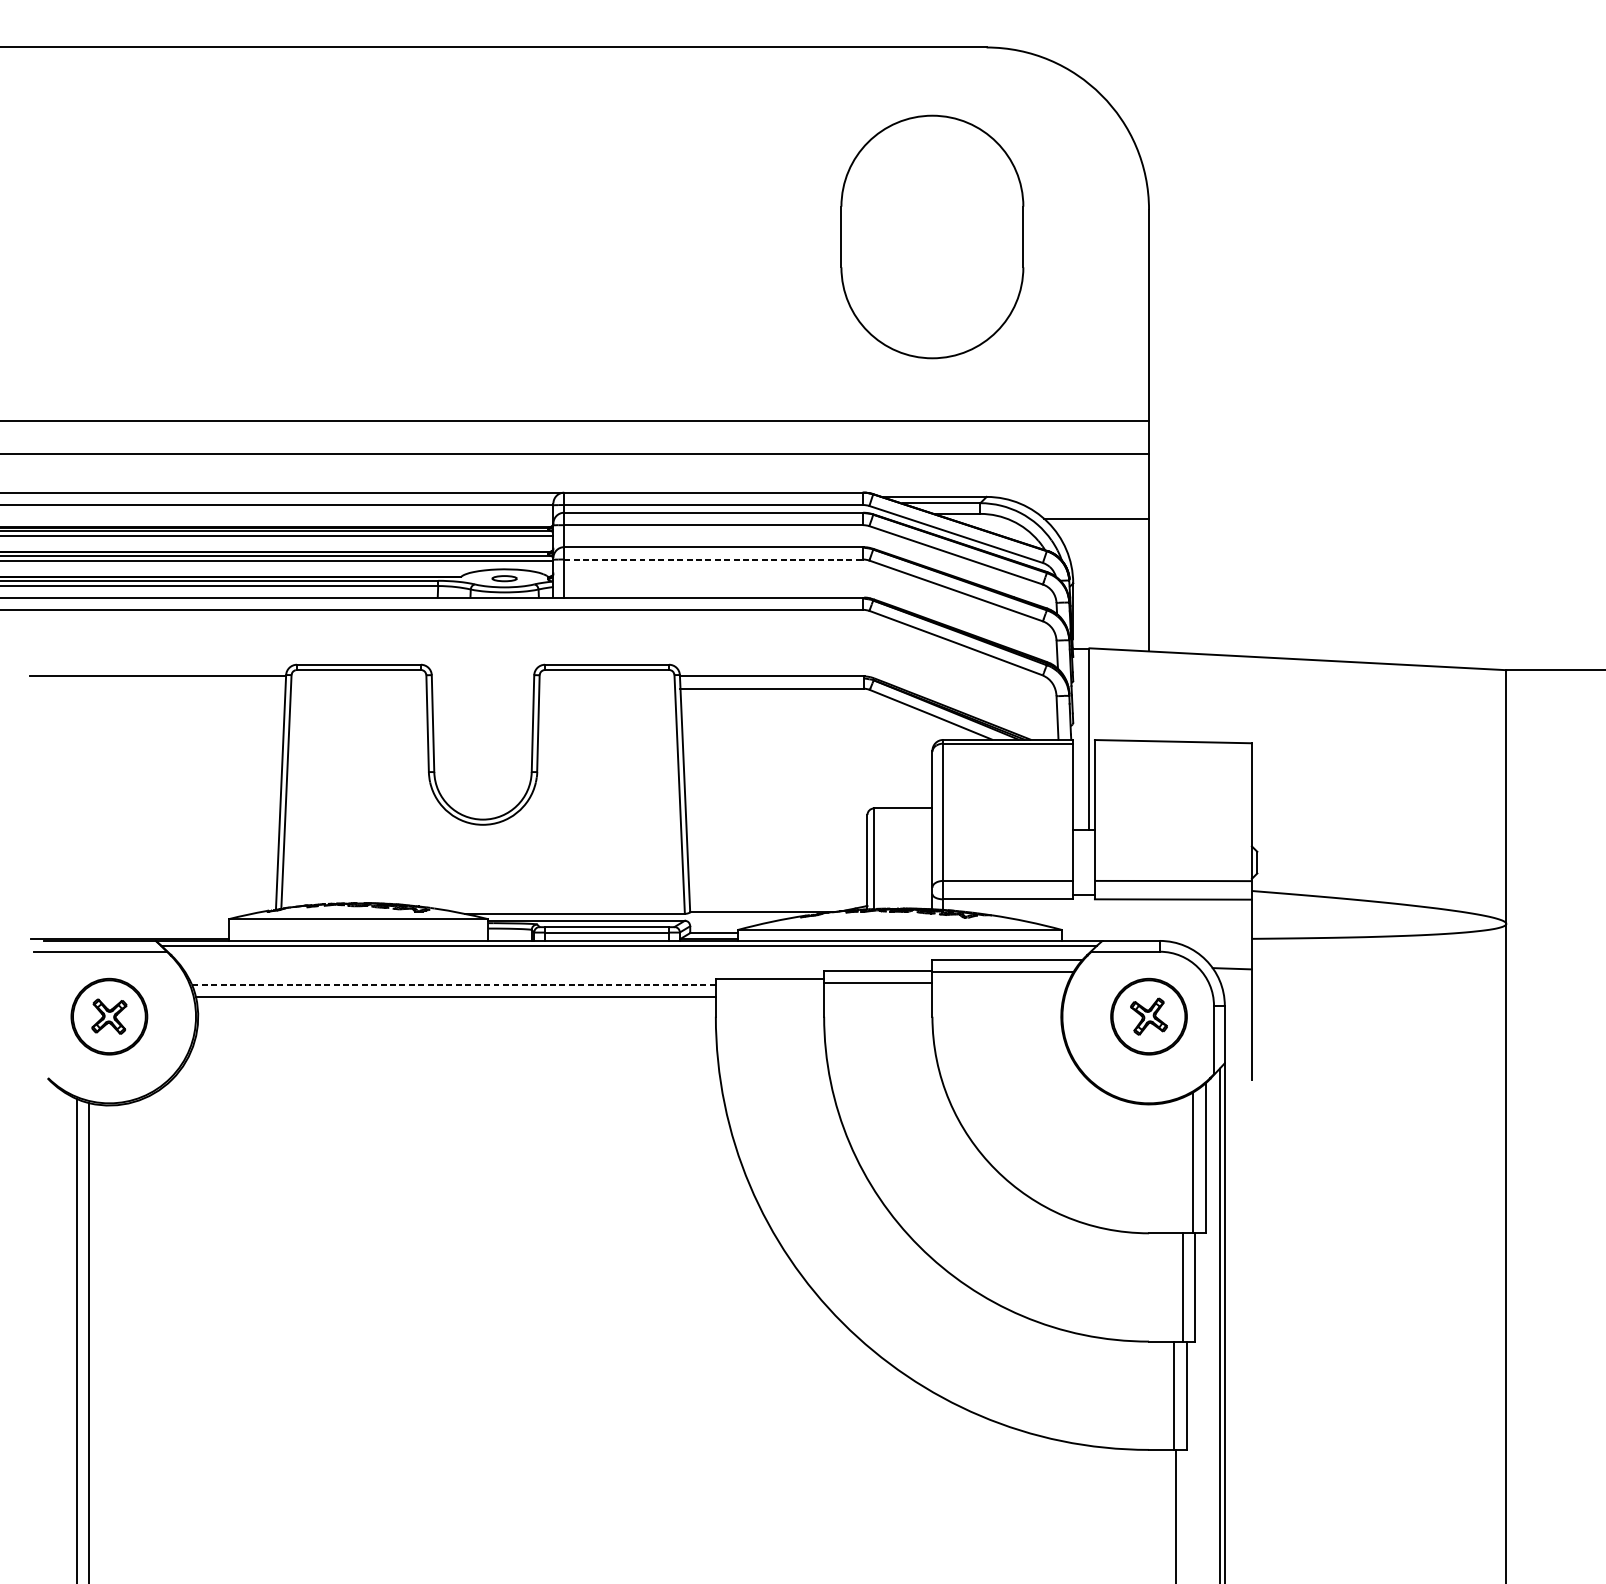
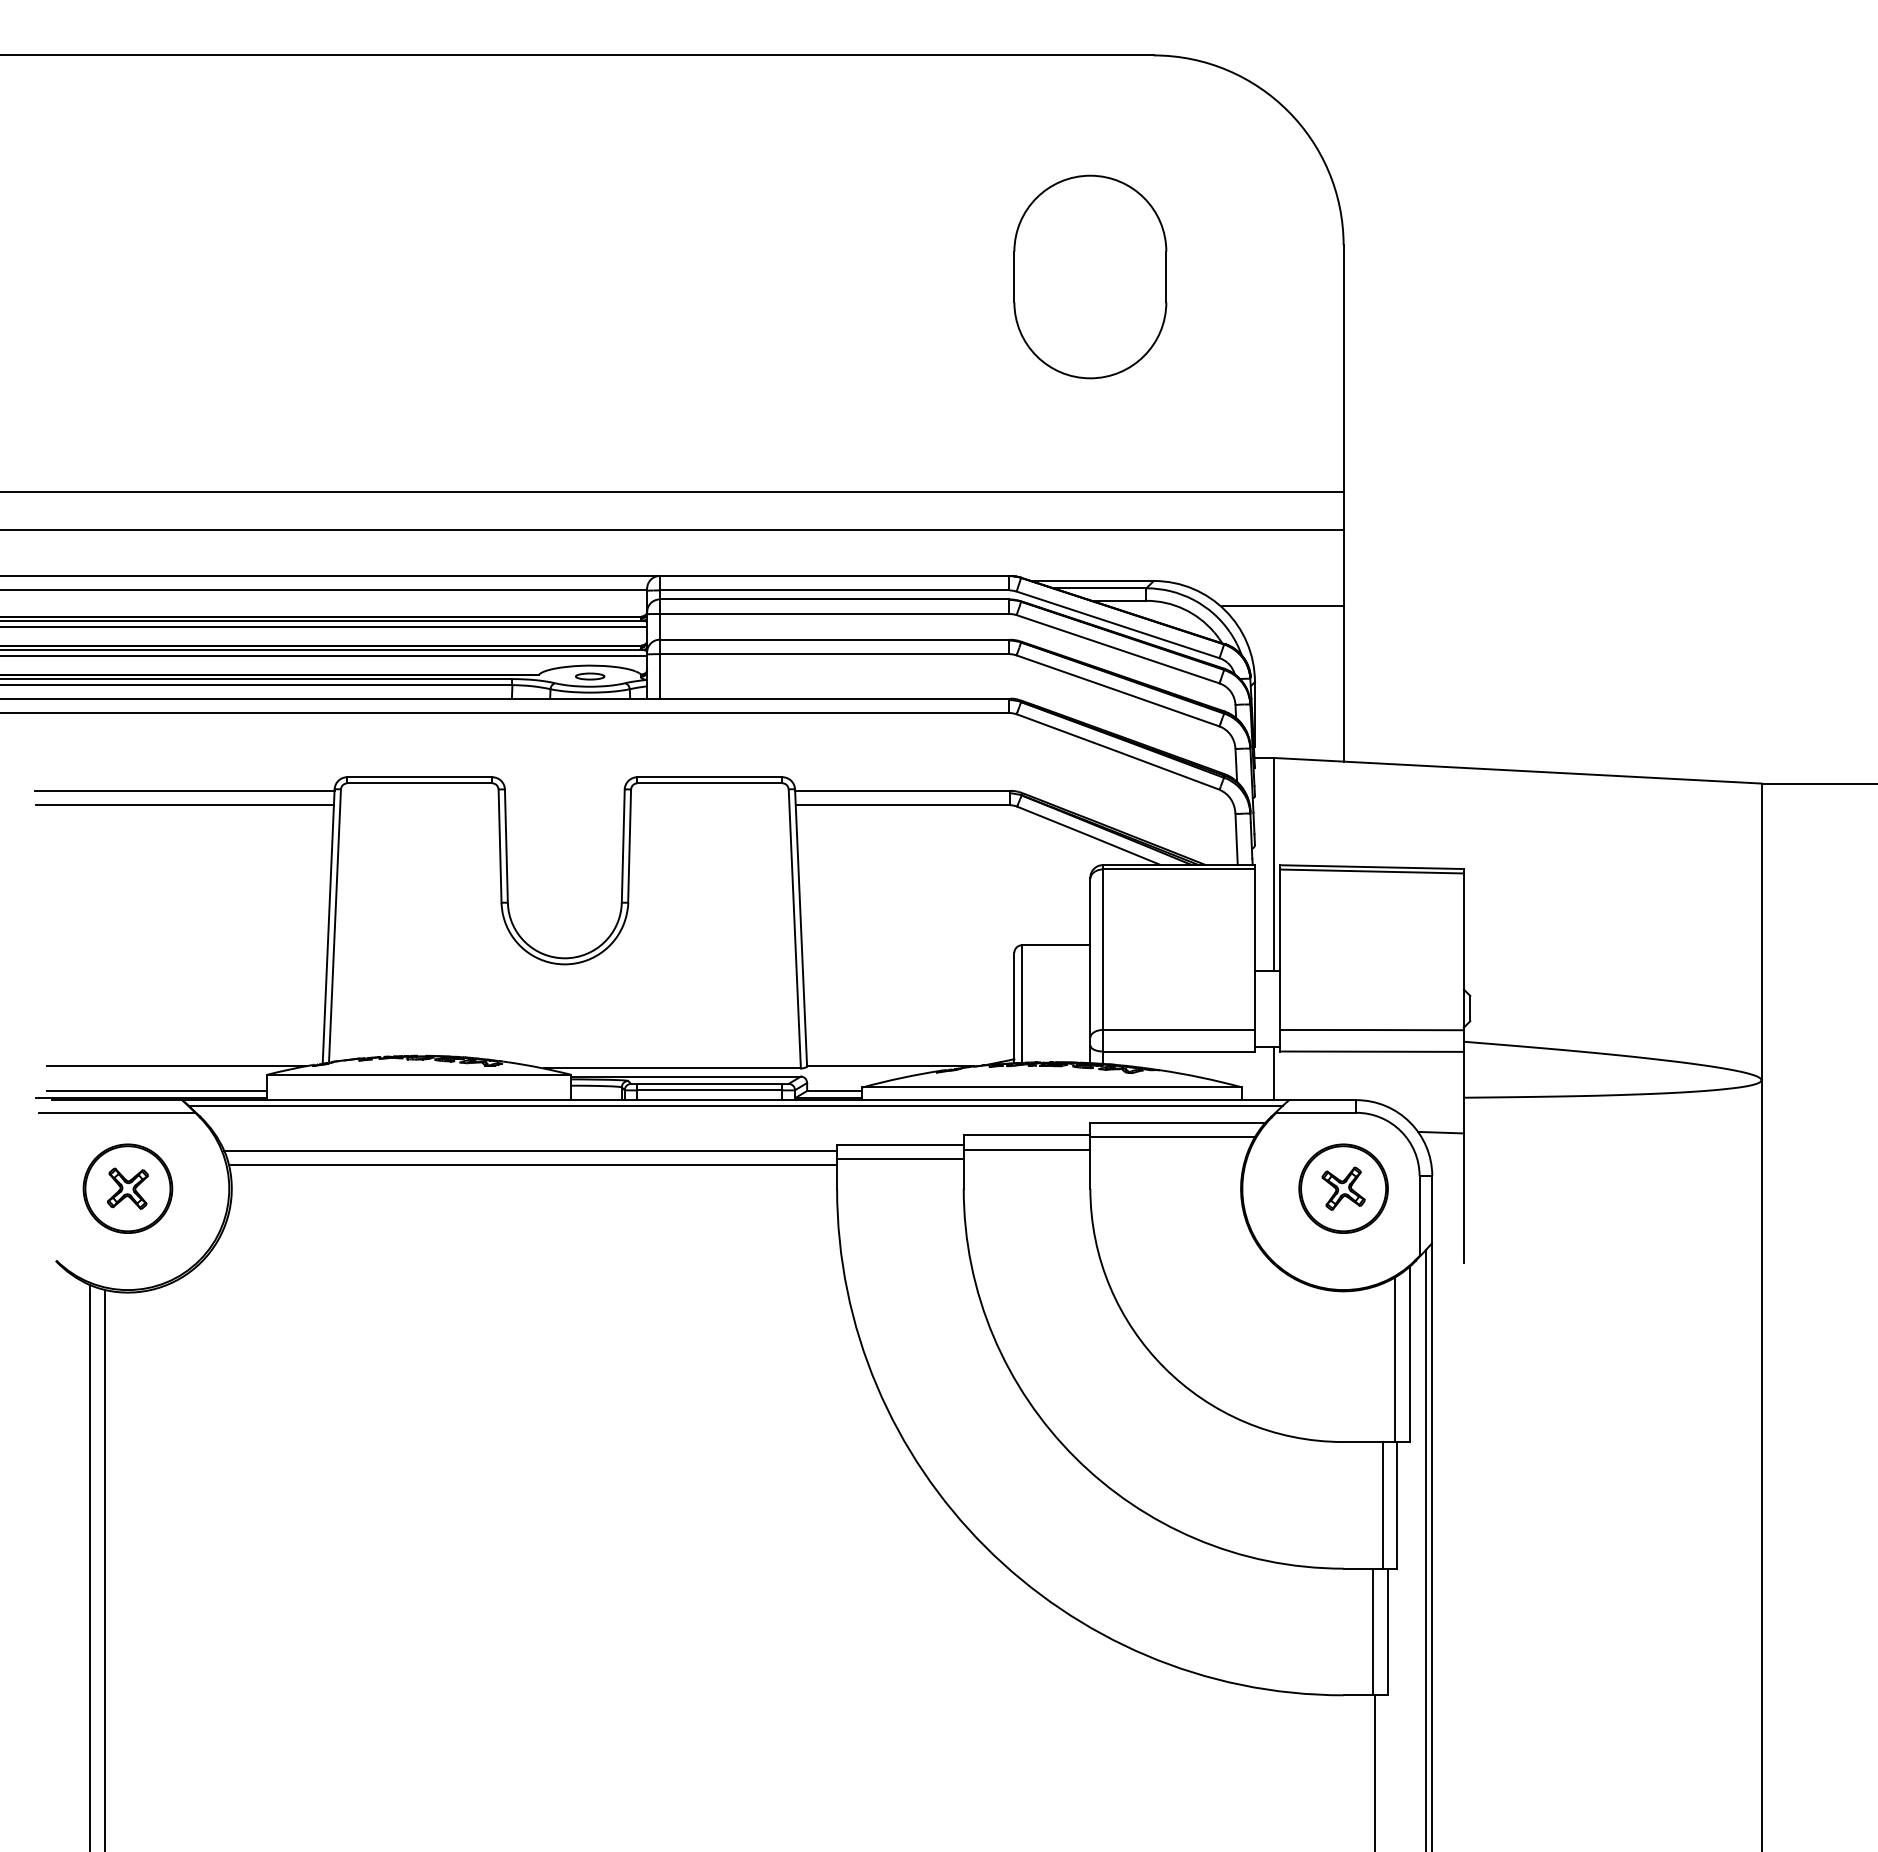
part: (932, 236) -> (1090, 276), size x0.71
line: (713, 559) -> (834, 654), dashed -> solid
line: (157, 688) -> (184, 805), added
line: (1172, 745) -> (1371, 871), added
line: (150, 912) -> (176, 1066), added
line: (1089, 918) -> (1273, 1073), added
line: (134, 933) -> (157, 1091), added
line: (453, 984) -> (530, 1151), dashed -> solid
line: (770, 991) -> (900, 1159), added

